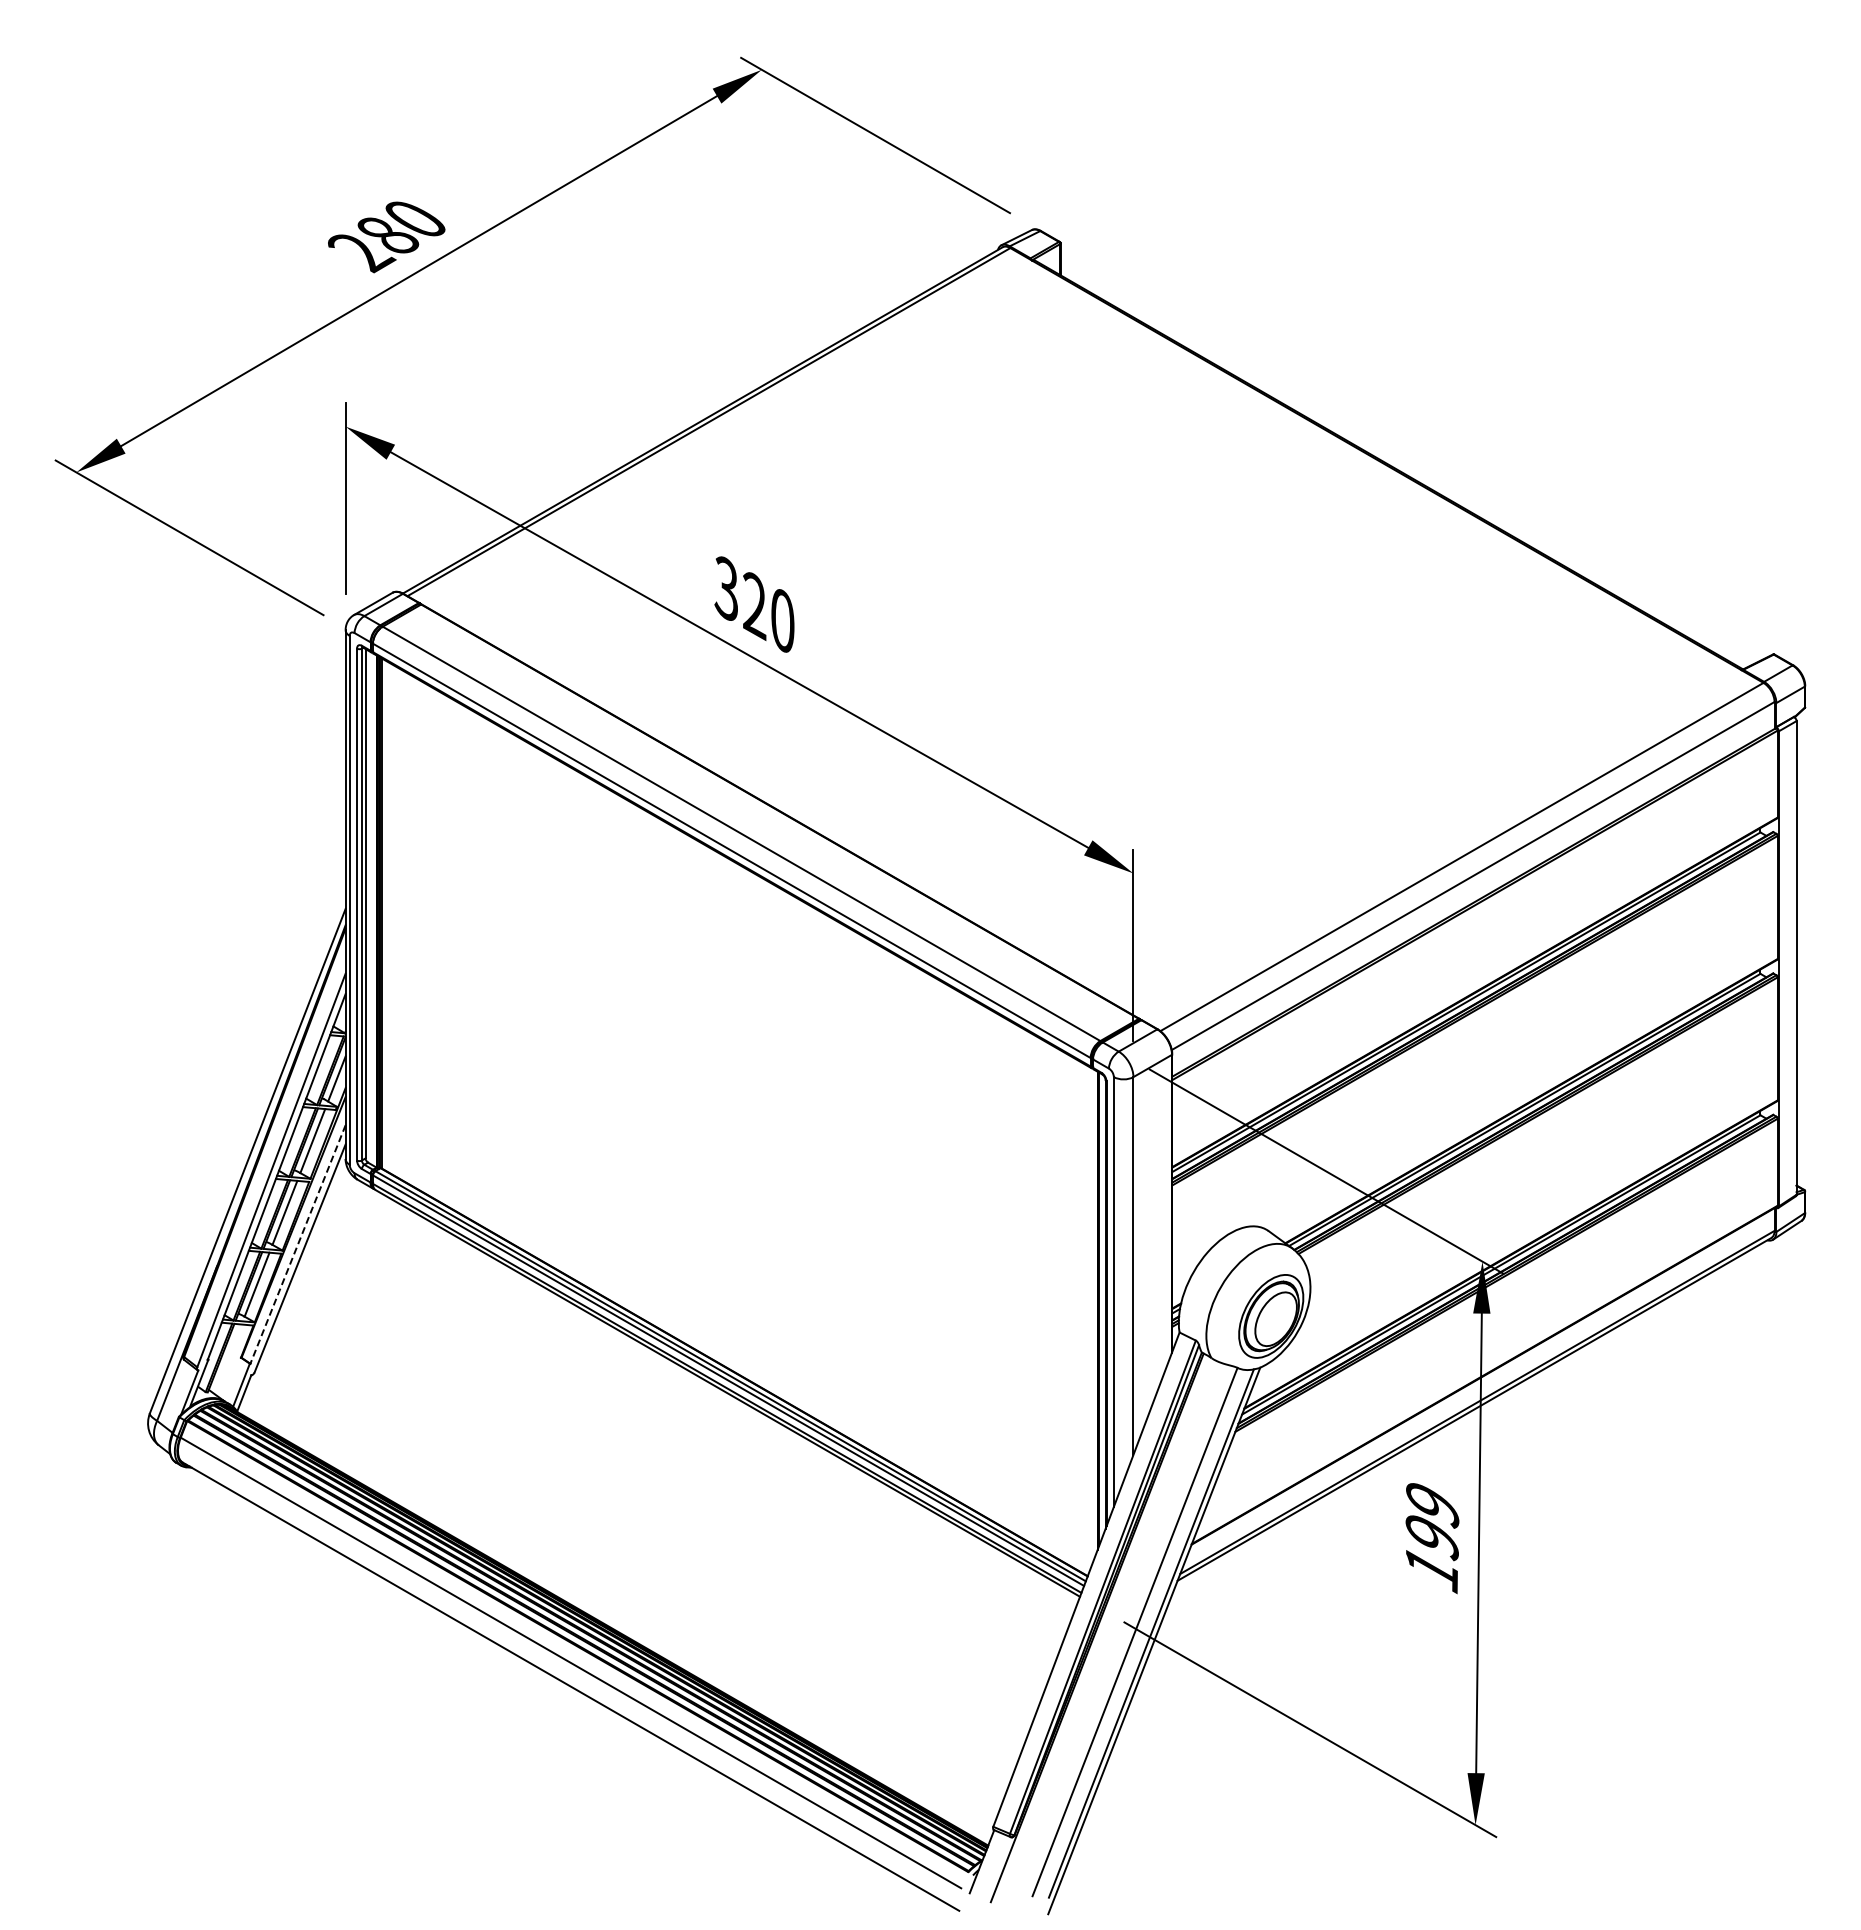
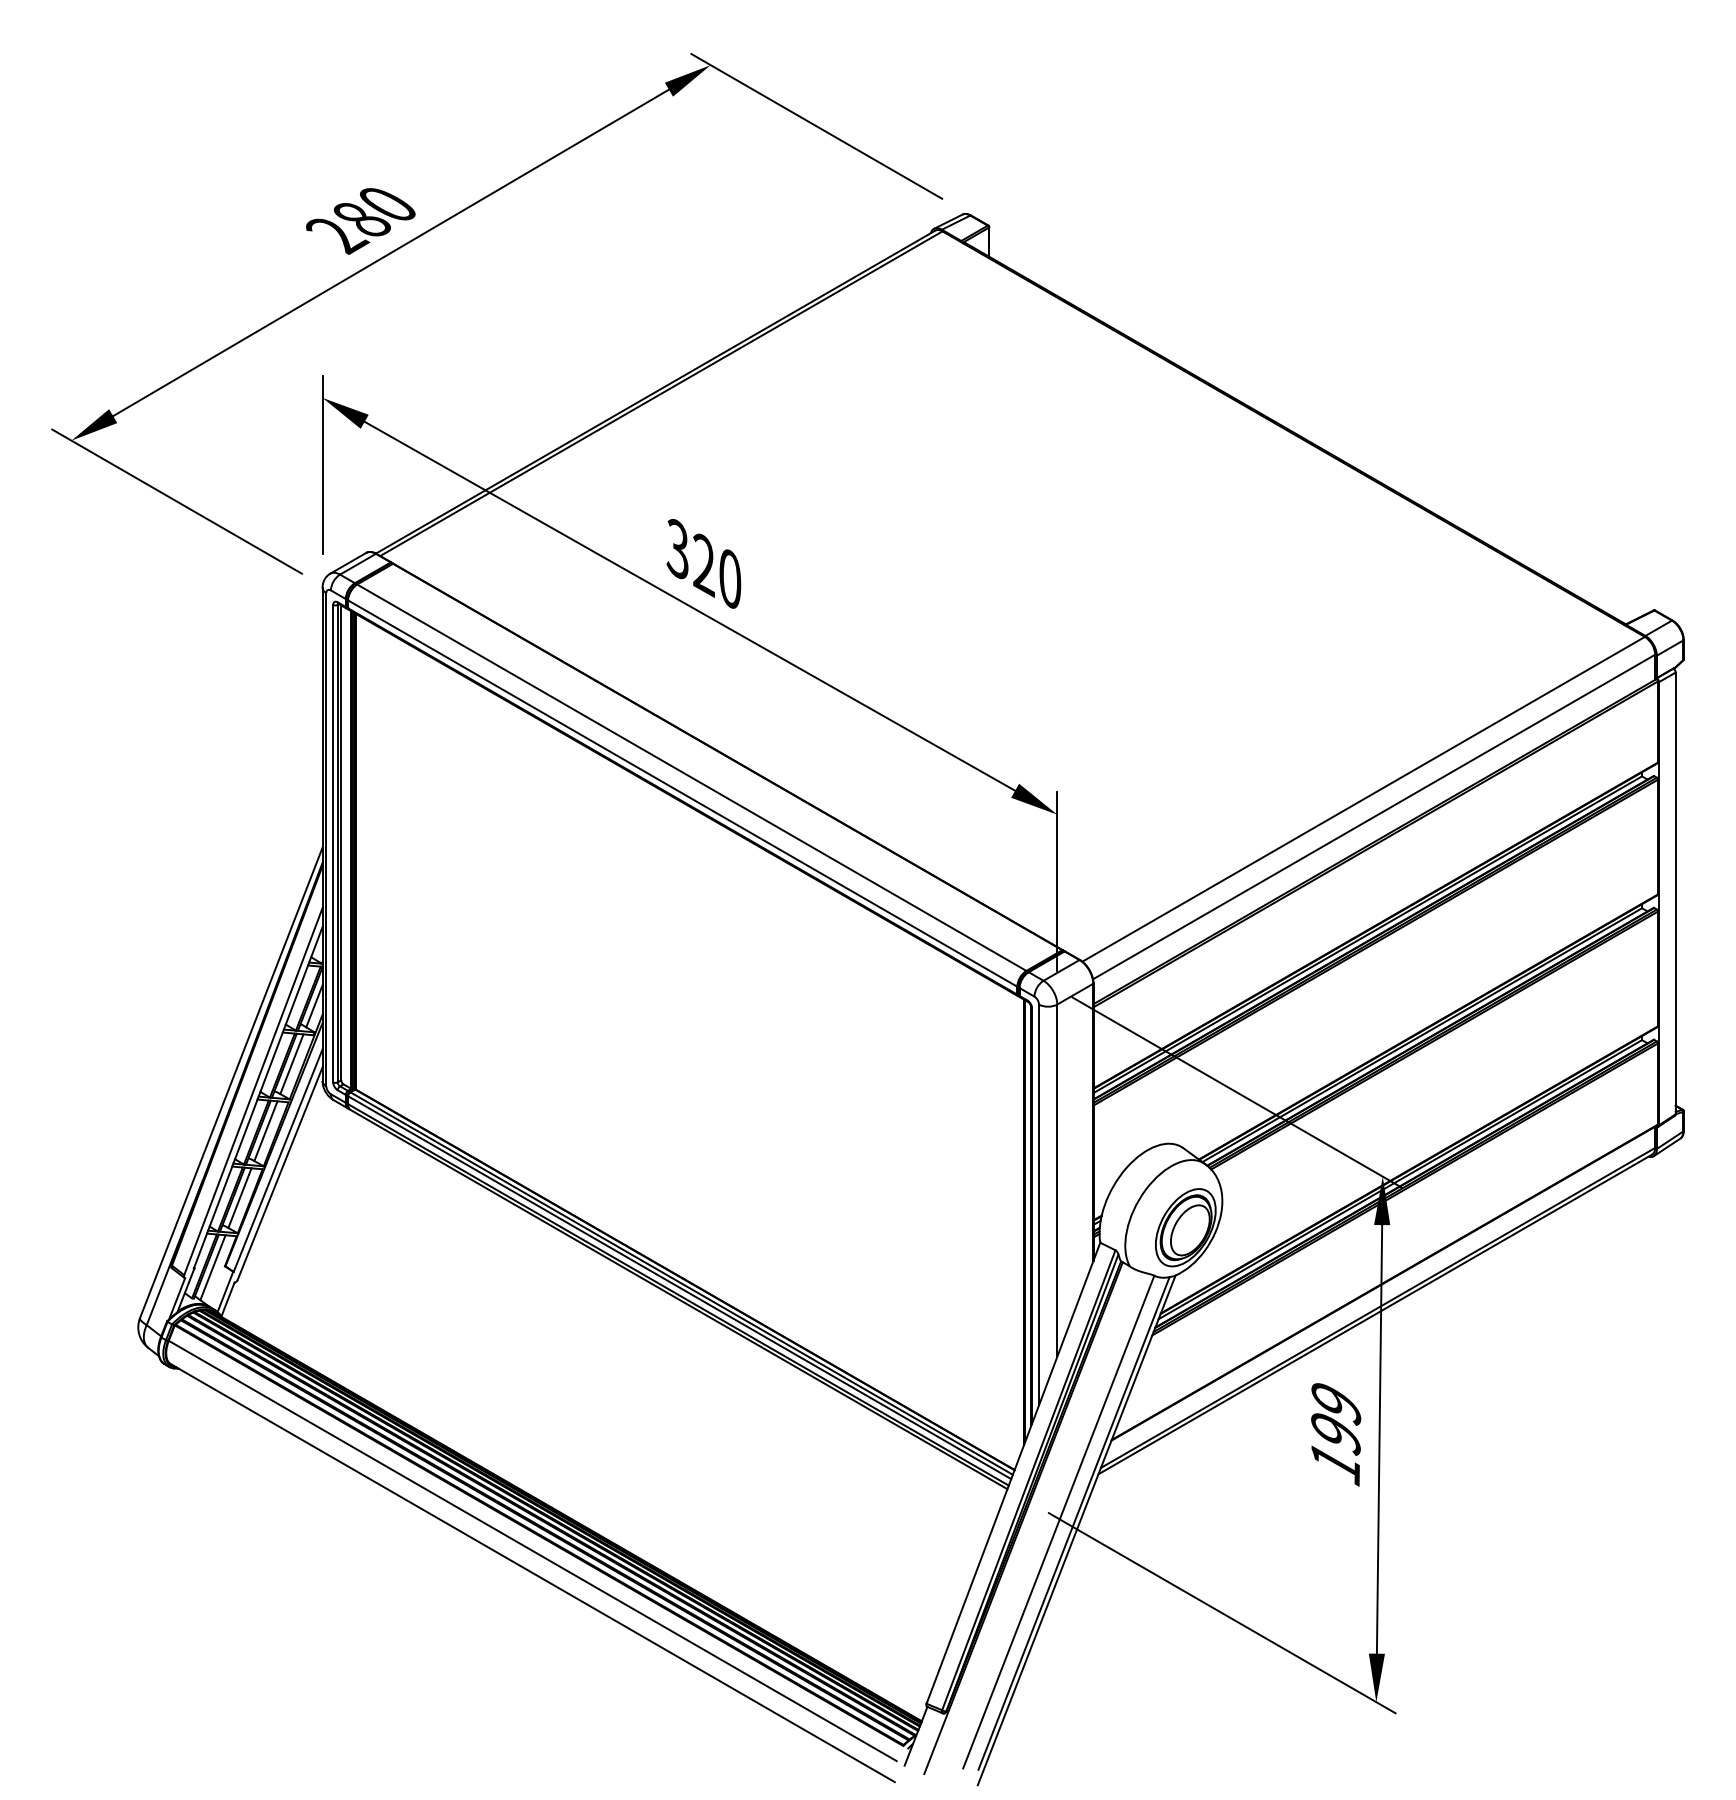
line: (297, 1244) -> (277, 1160), dashed -> solid
line: (227, 1359) -> (212, 1267), added

